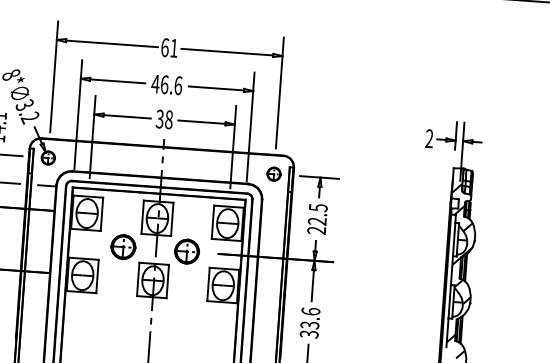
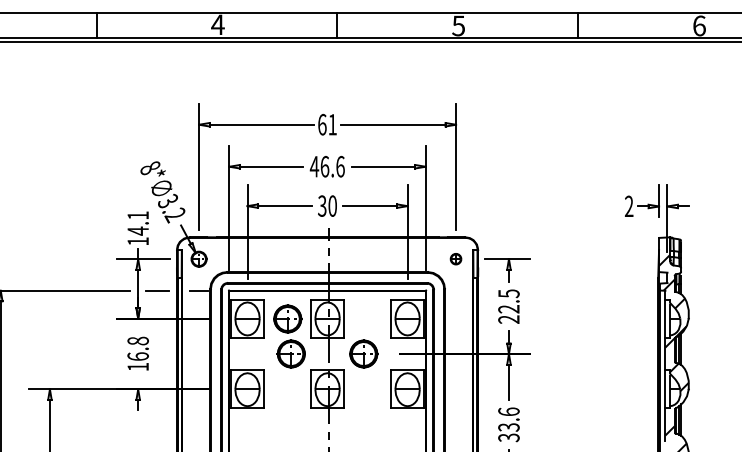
text: (168, 120) -> (332, 206), 38 -> 30
part: (273, 173) -> (455, 258), size x0.7
part: (122, 215) -> (287, 318), added

